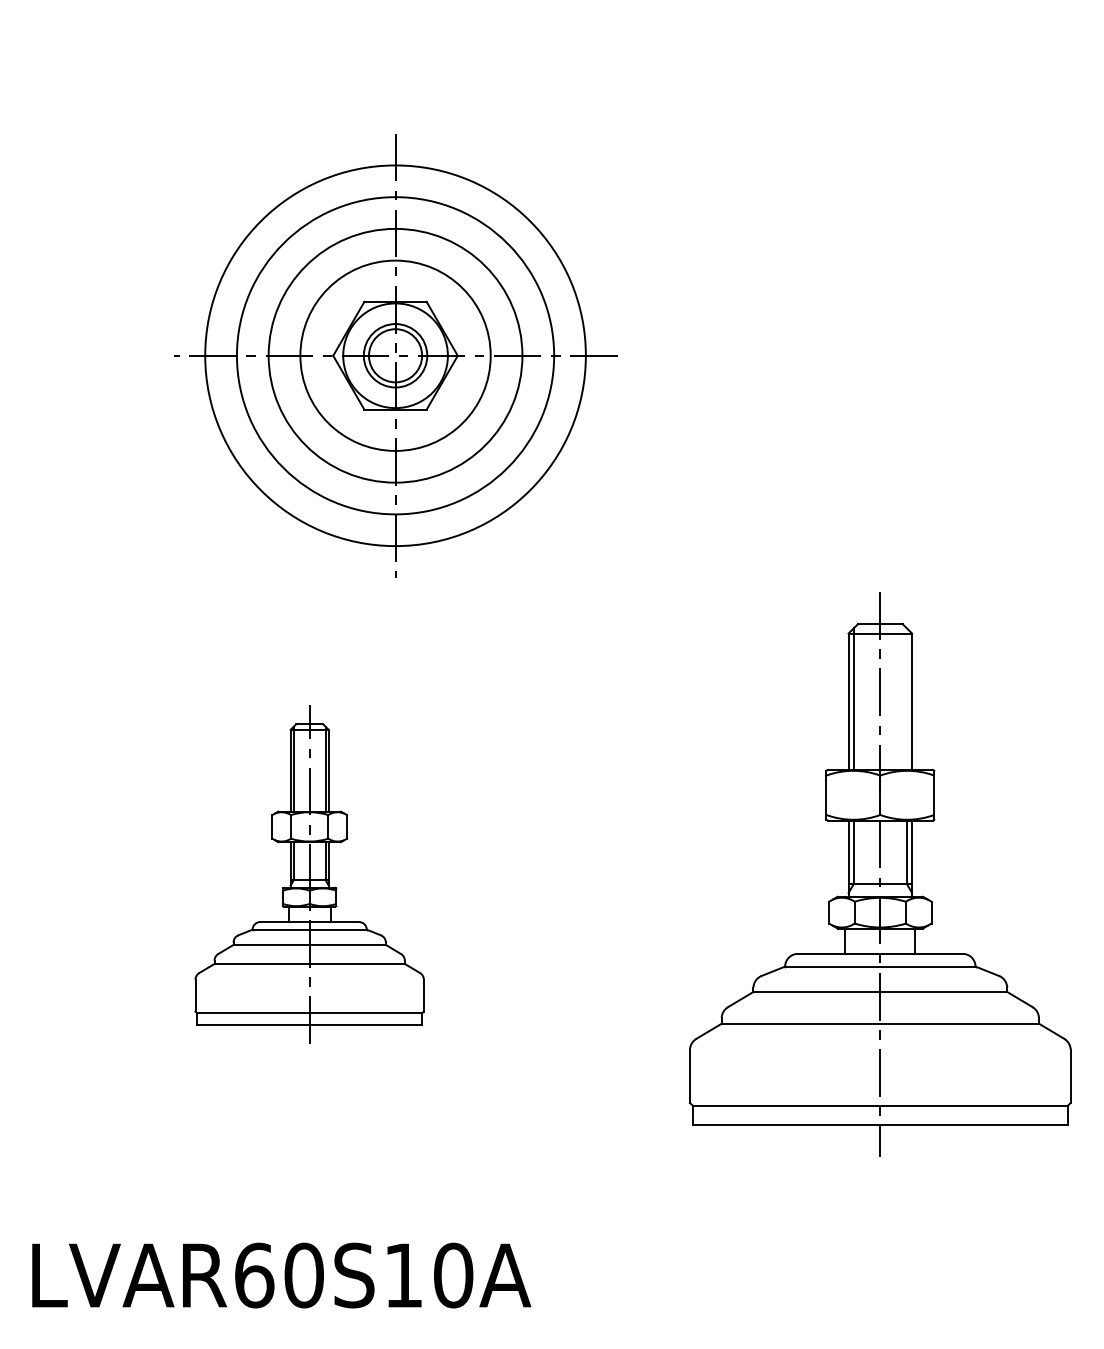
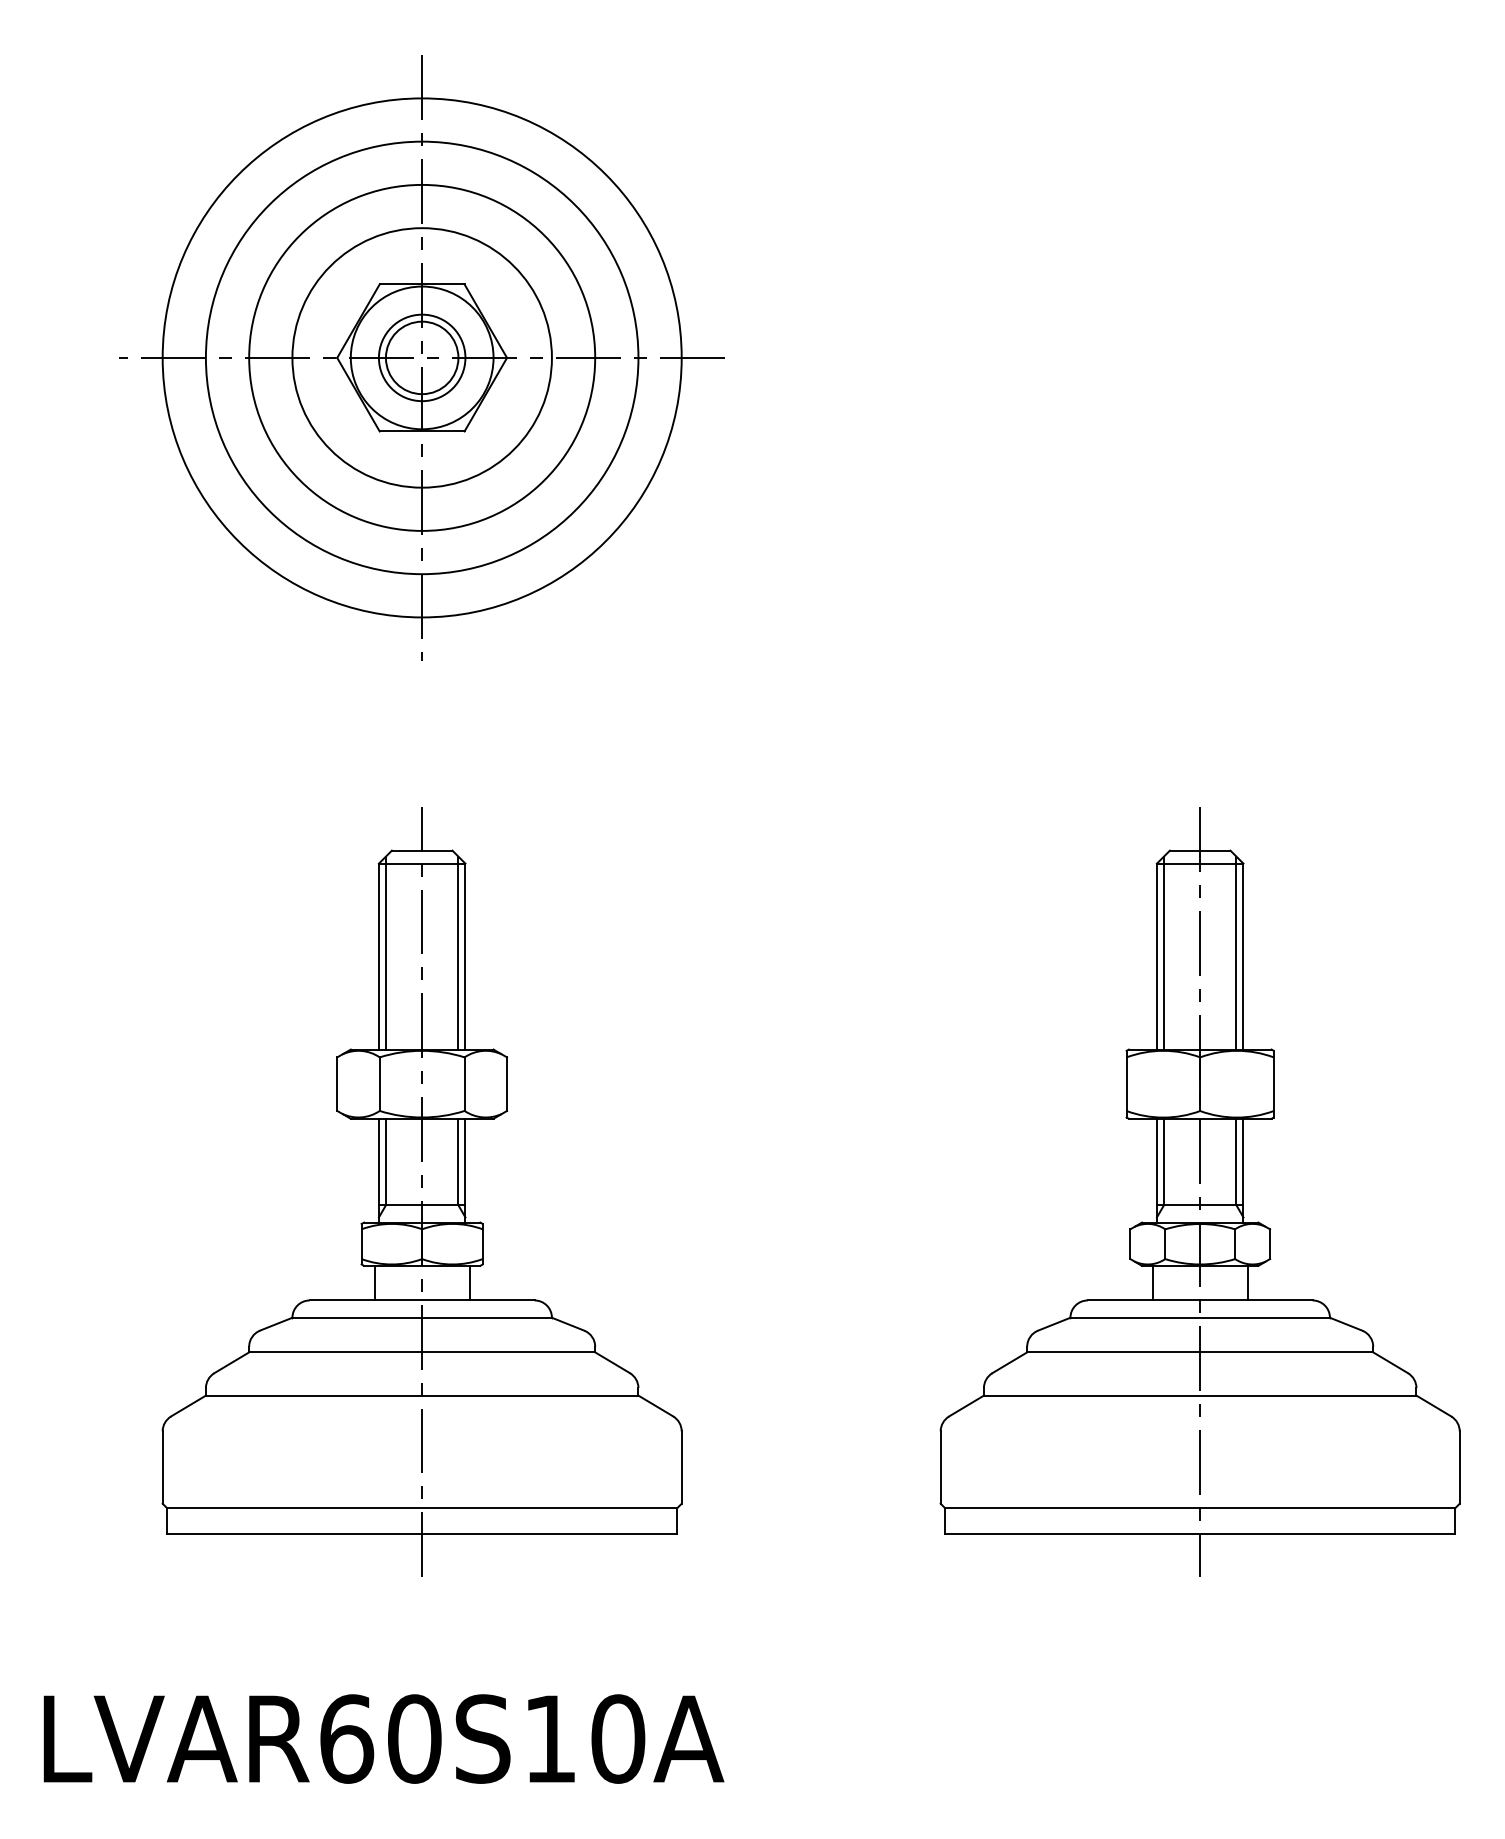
part: (395, 355) -> (421, 357), moved
line: (906, 698) -> (1236, 952), added
part: (309, 873) -> (421, 1191), size x1.67

